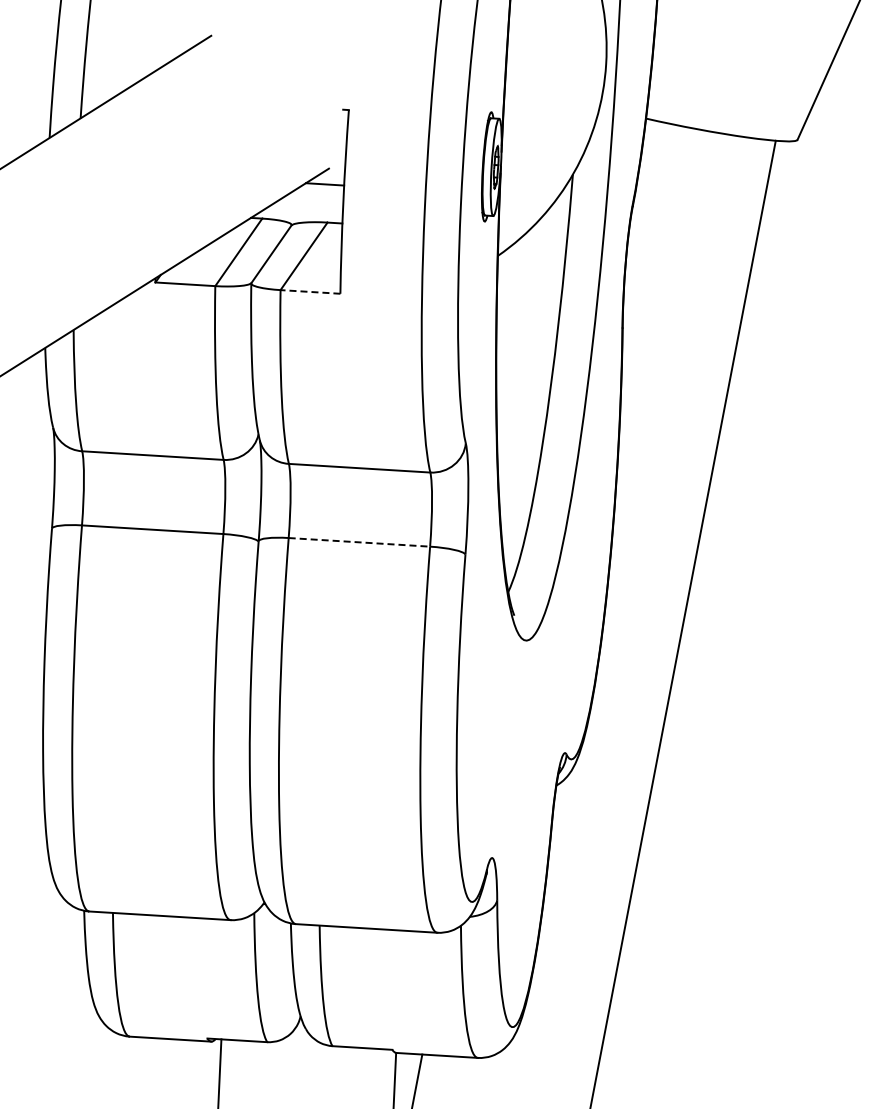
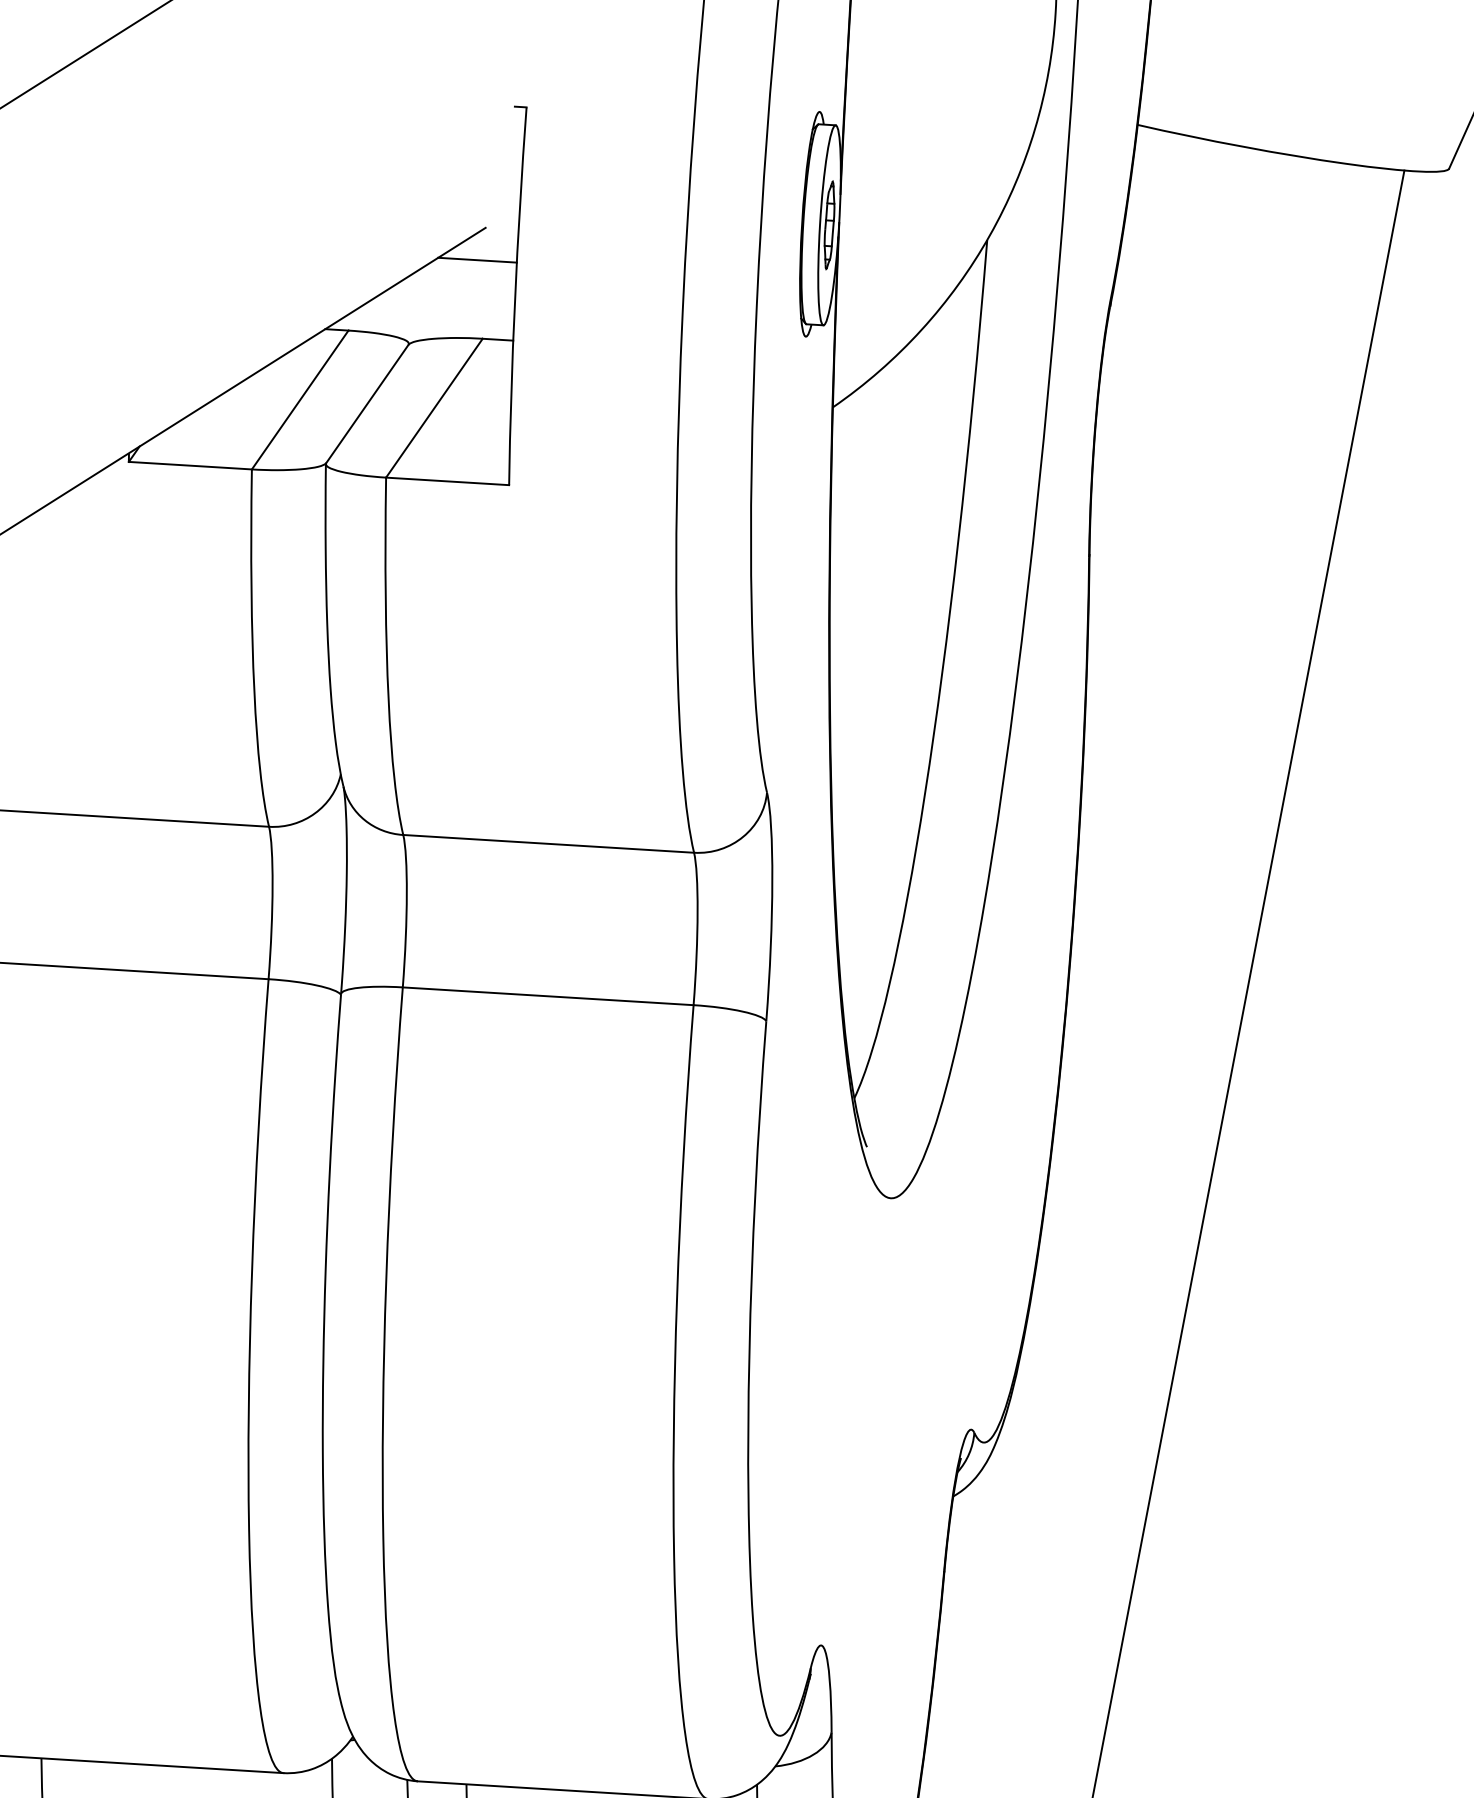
line: (310, 291) -> (447, 480), dashed -> solid
line: (359, 542) -> (548, 996), dashed -> solid

